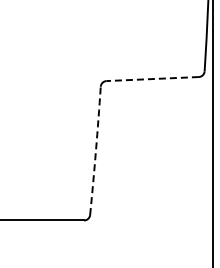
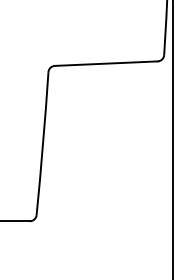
line: (152, 79) -> (106, 64), dashed -> solid
arc: (95, 150) -> (42, 143), dashed -> solid

